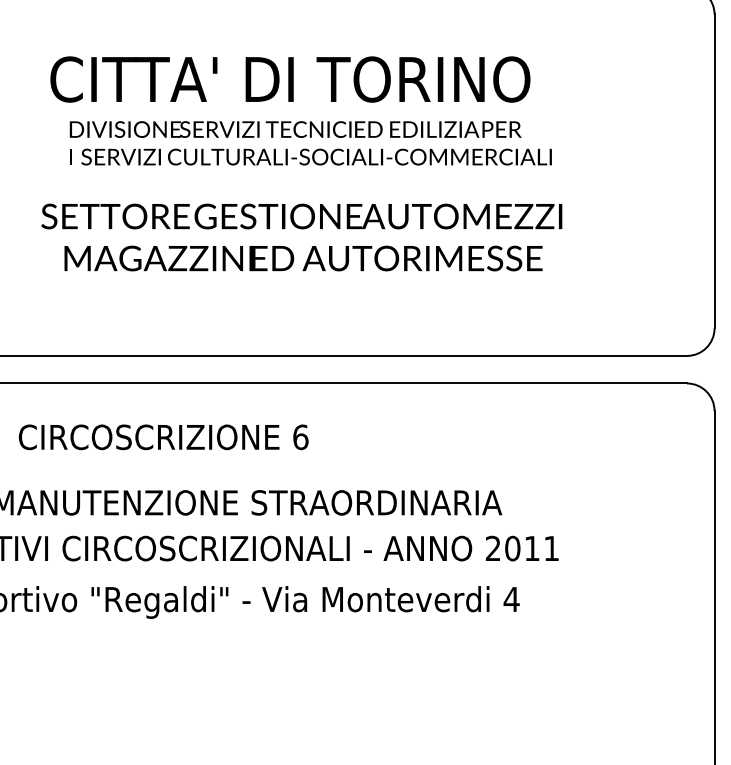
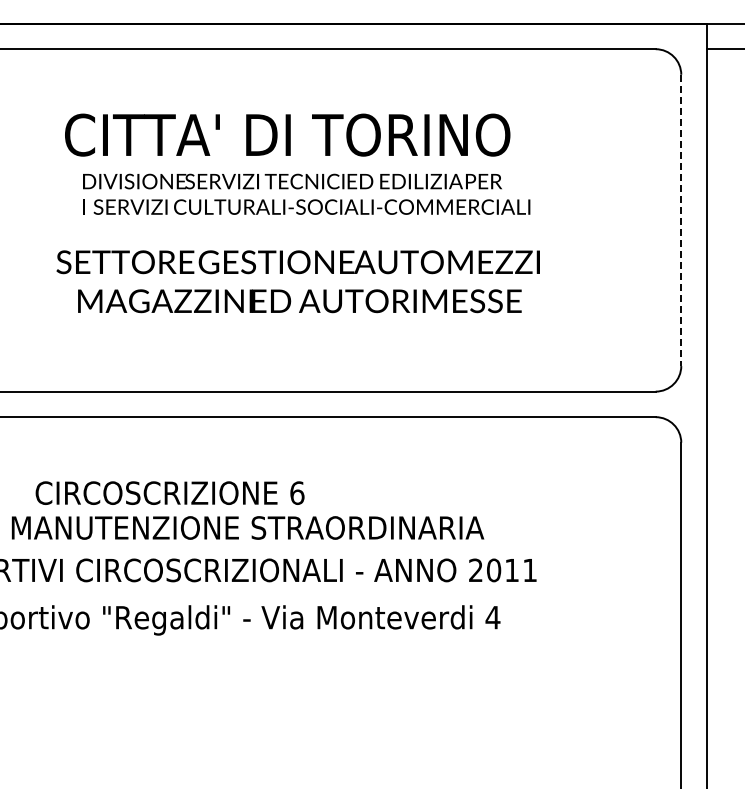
line: (714, 171) -> (681, 220), solid -> dashed
text: (163, 436) -> (169, 492), moved

